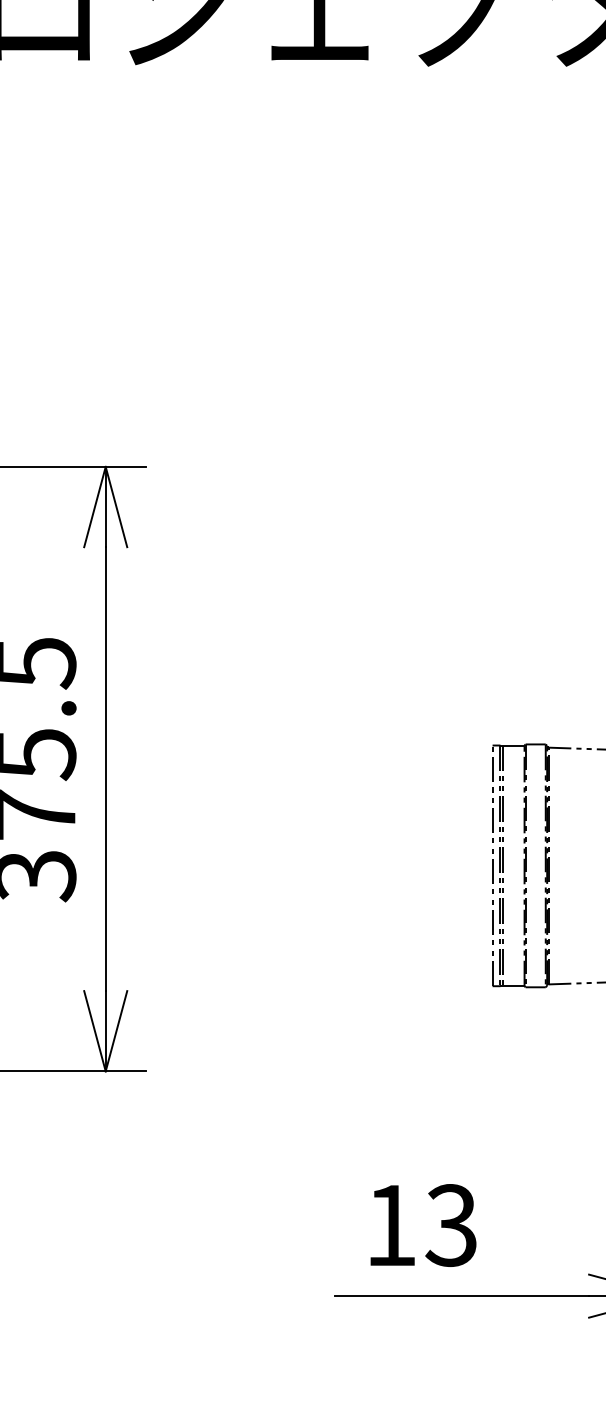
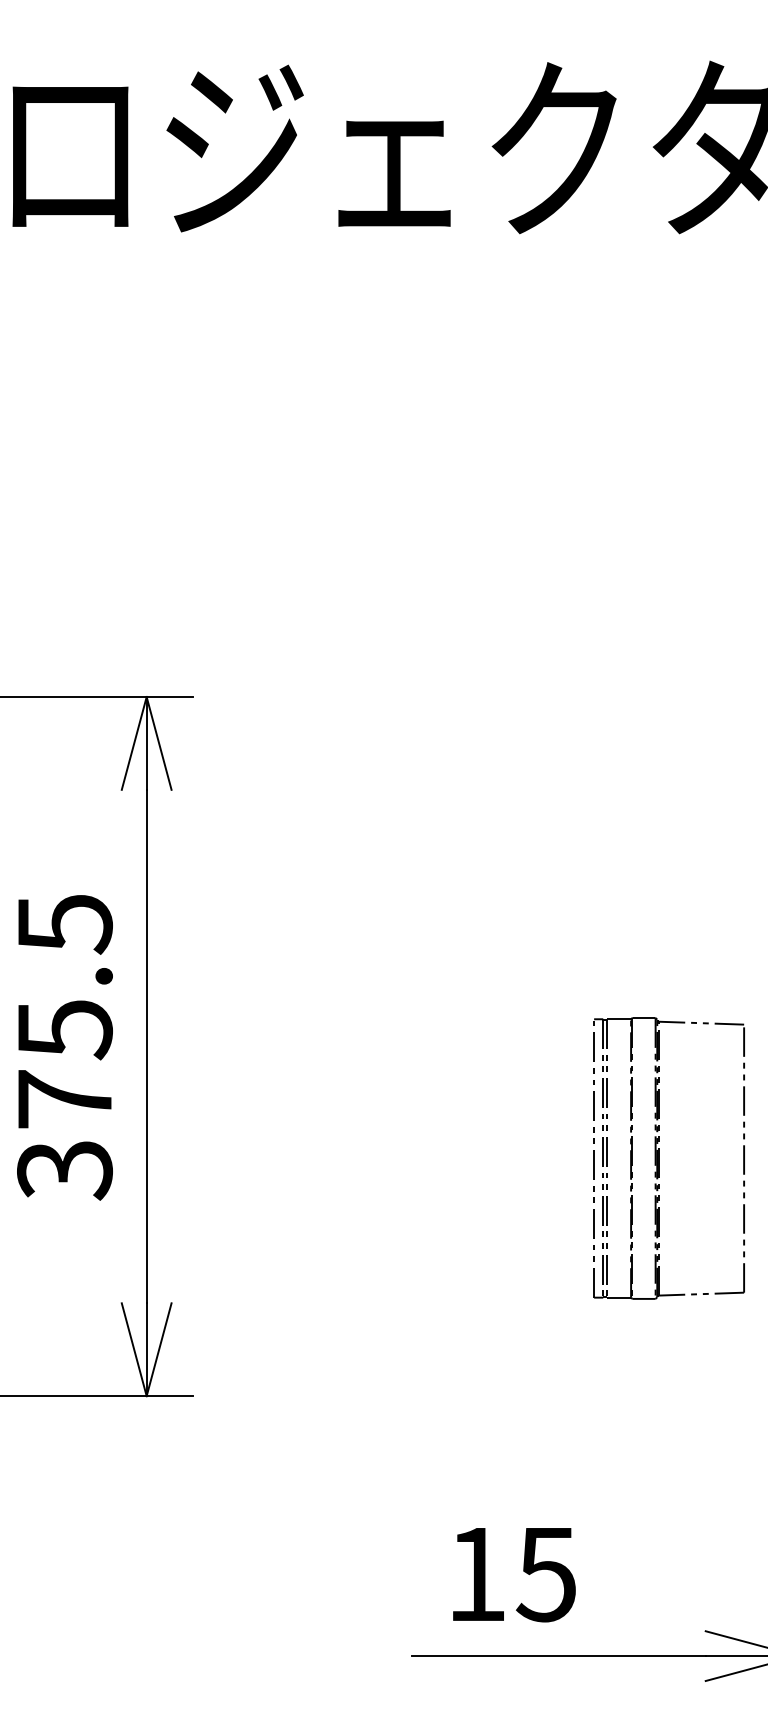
text: (450, 1225) -> (545, 1574), 13 -> 15

